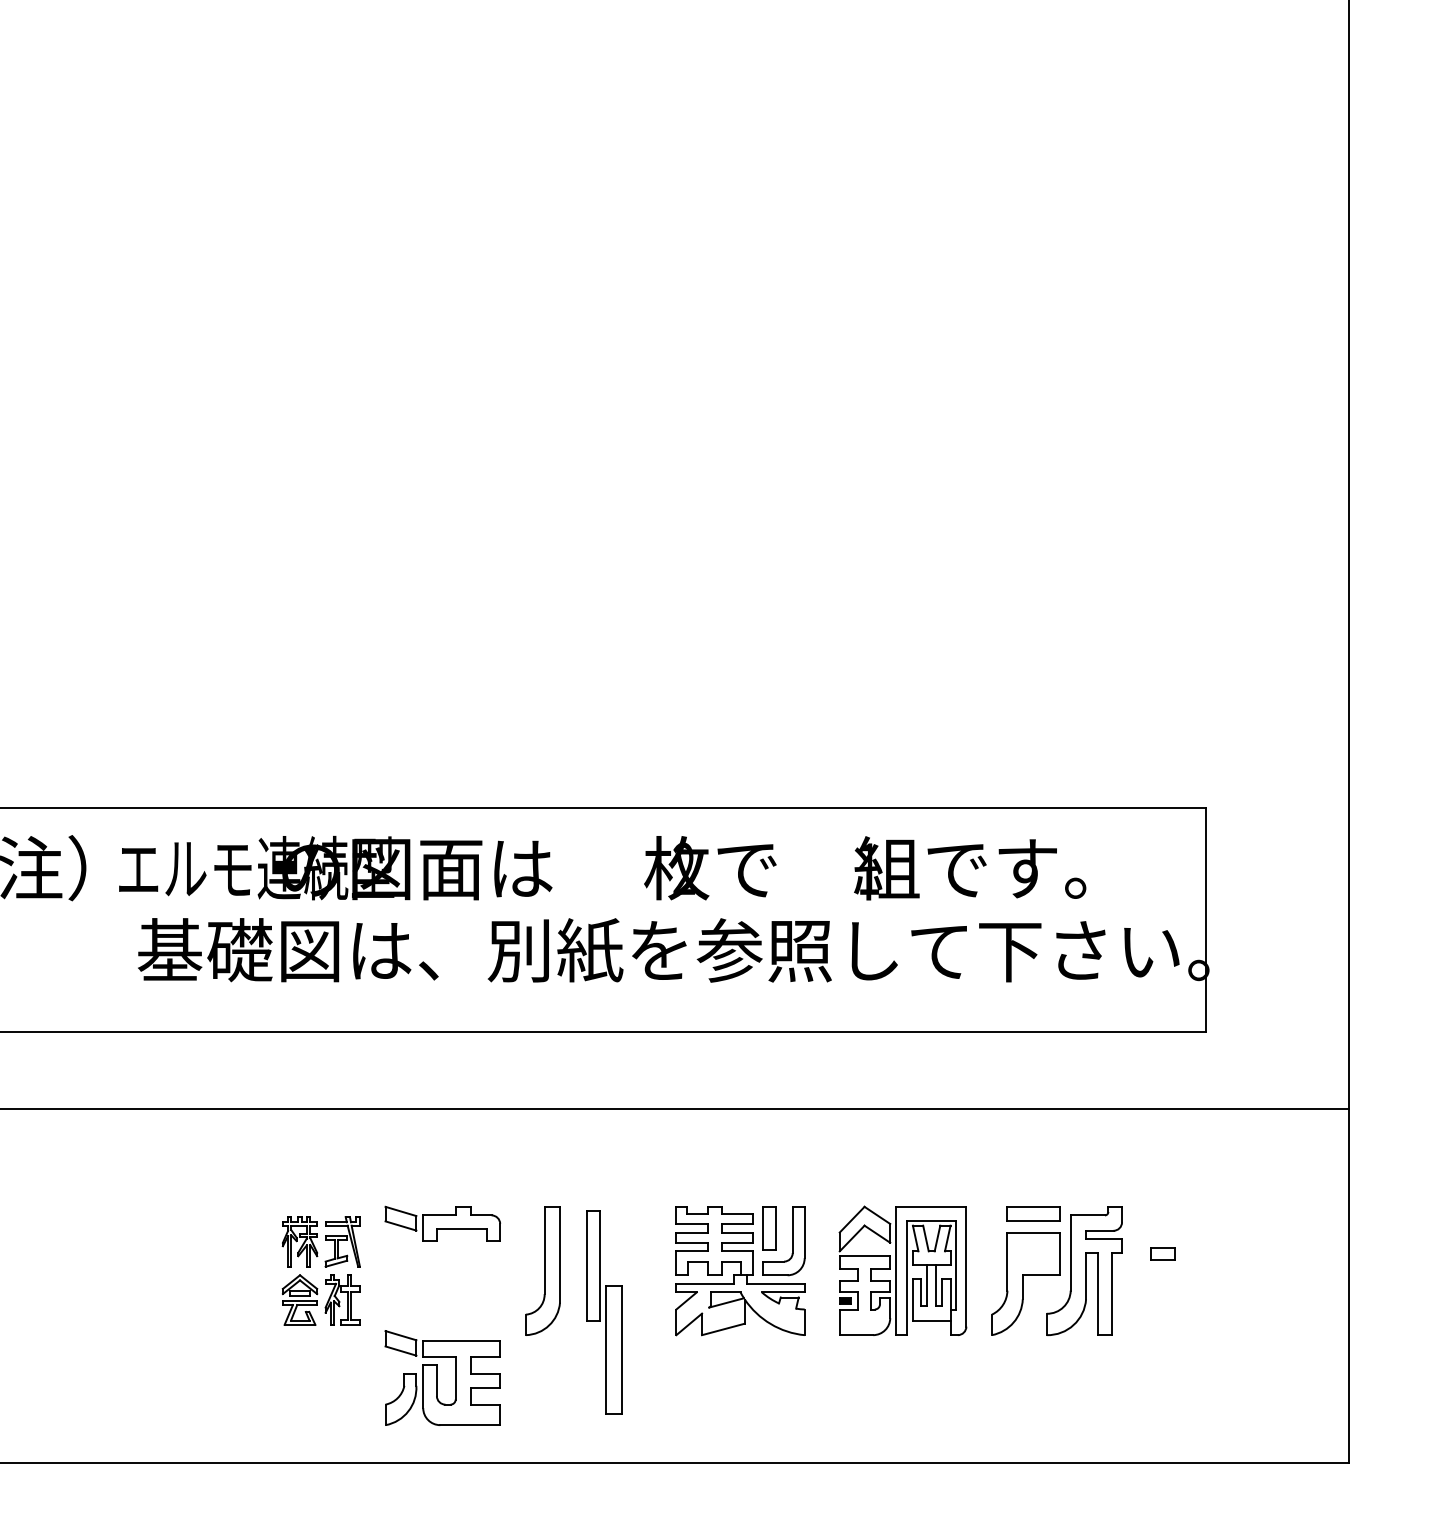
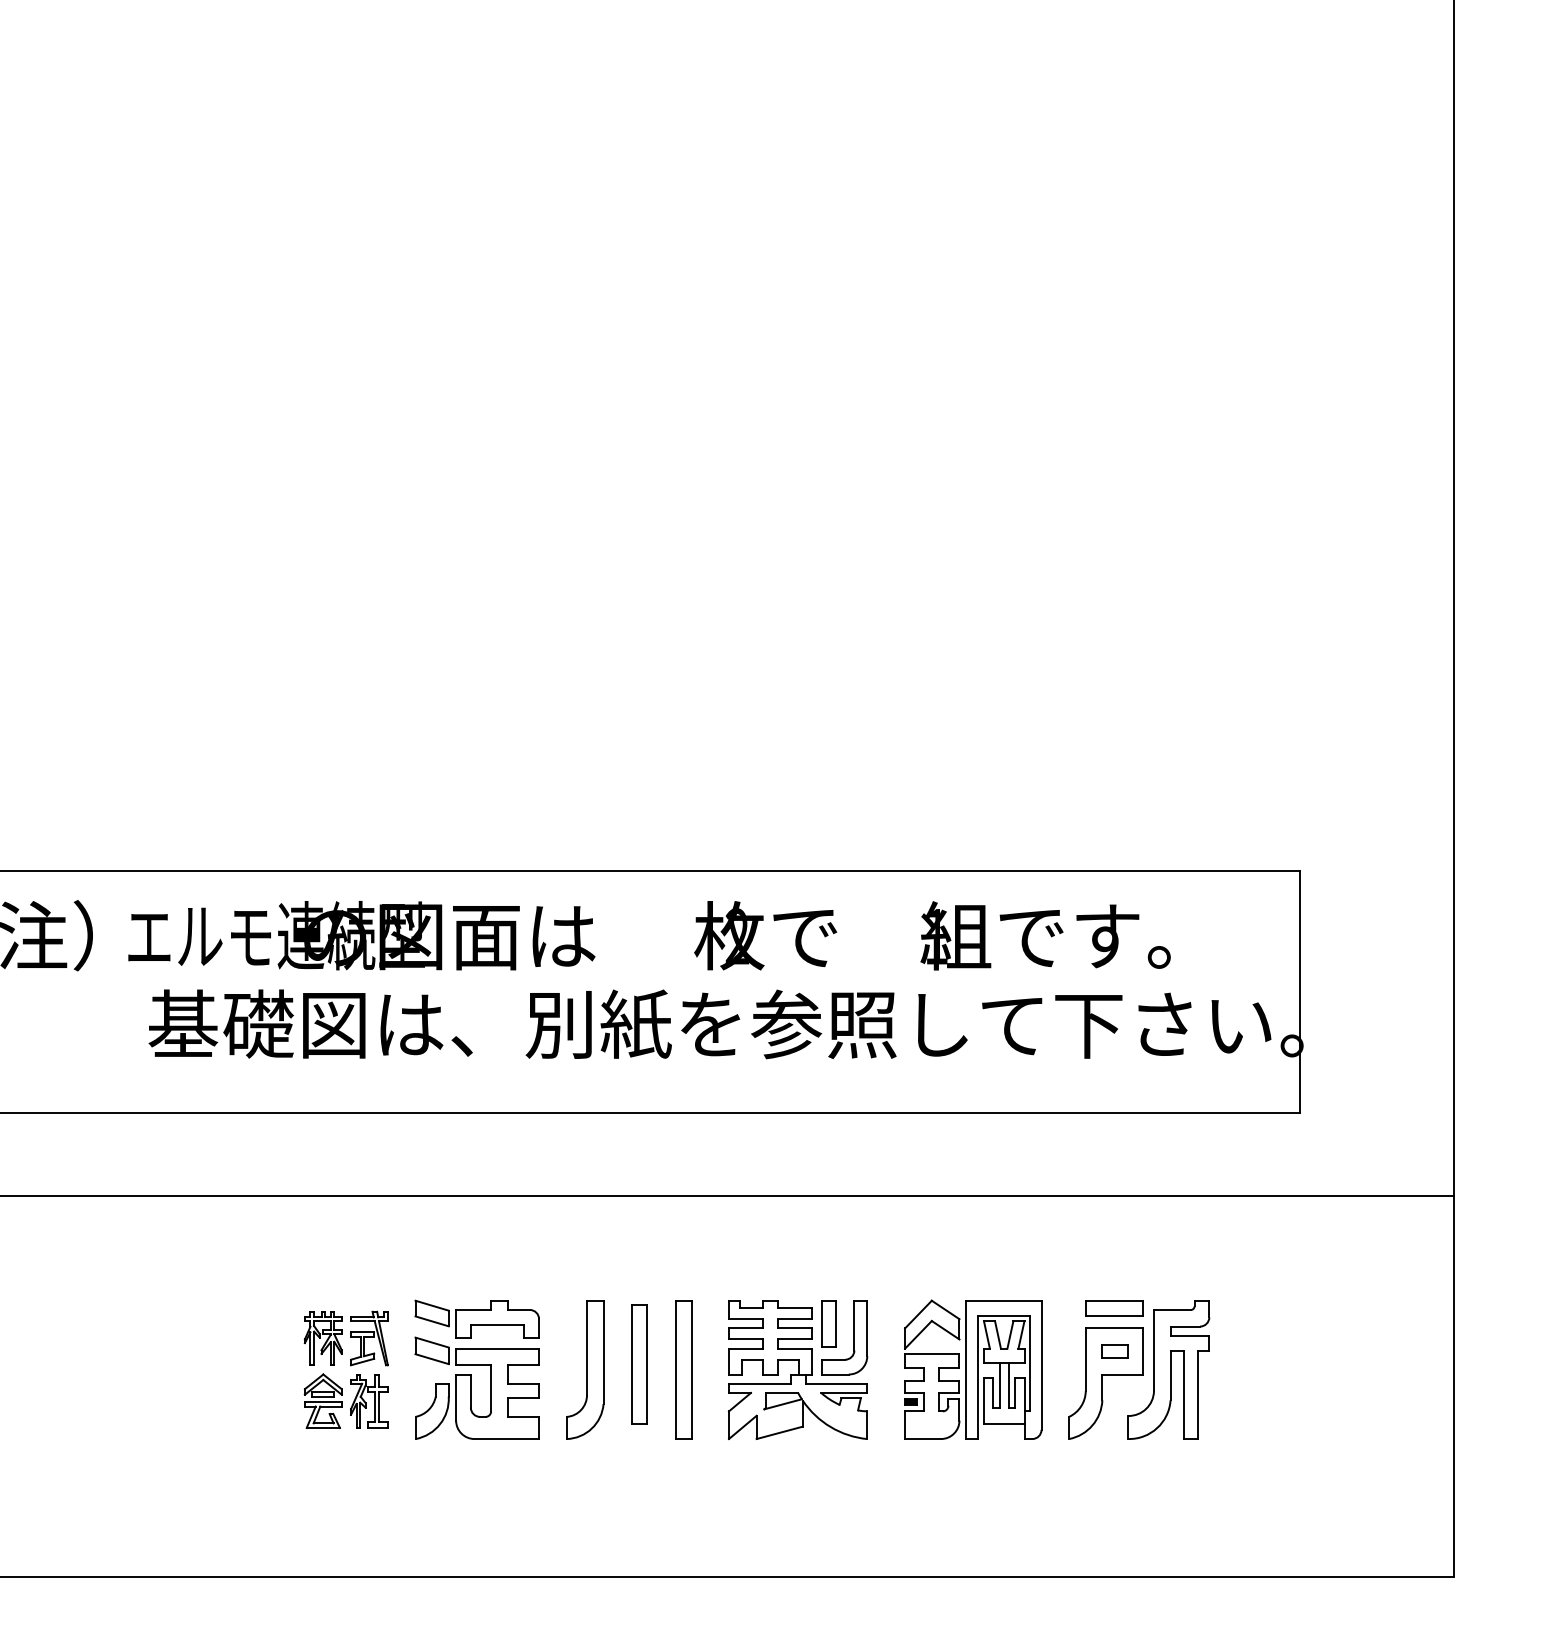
part: (1162, 1253) -> (1114, 1351), moved
part: (613, 1349) -> (683, 1369), moved
part: (442, 1377) -> (476, 1387), moved

